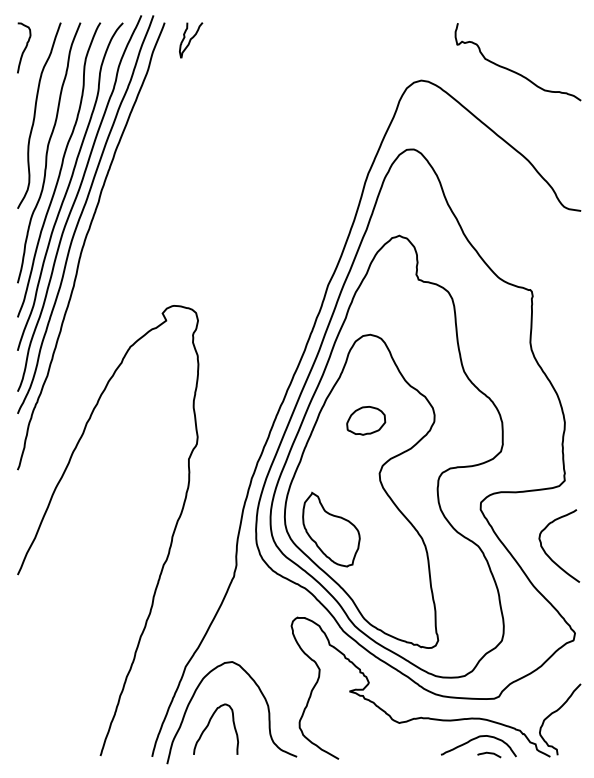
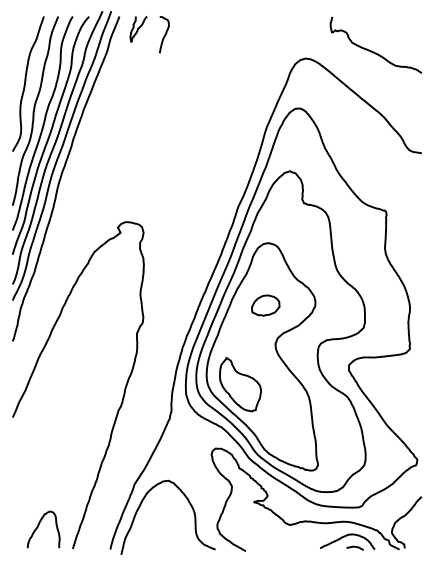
curve: (24, 47) -> (164, 34), moved
curve: (547, 552) -> (397, 401), removed
curve: (208, 726) -> (38, 527), moved

